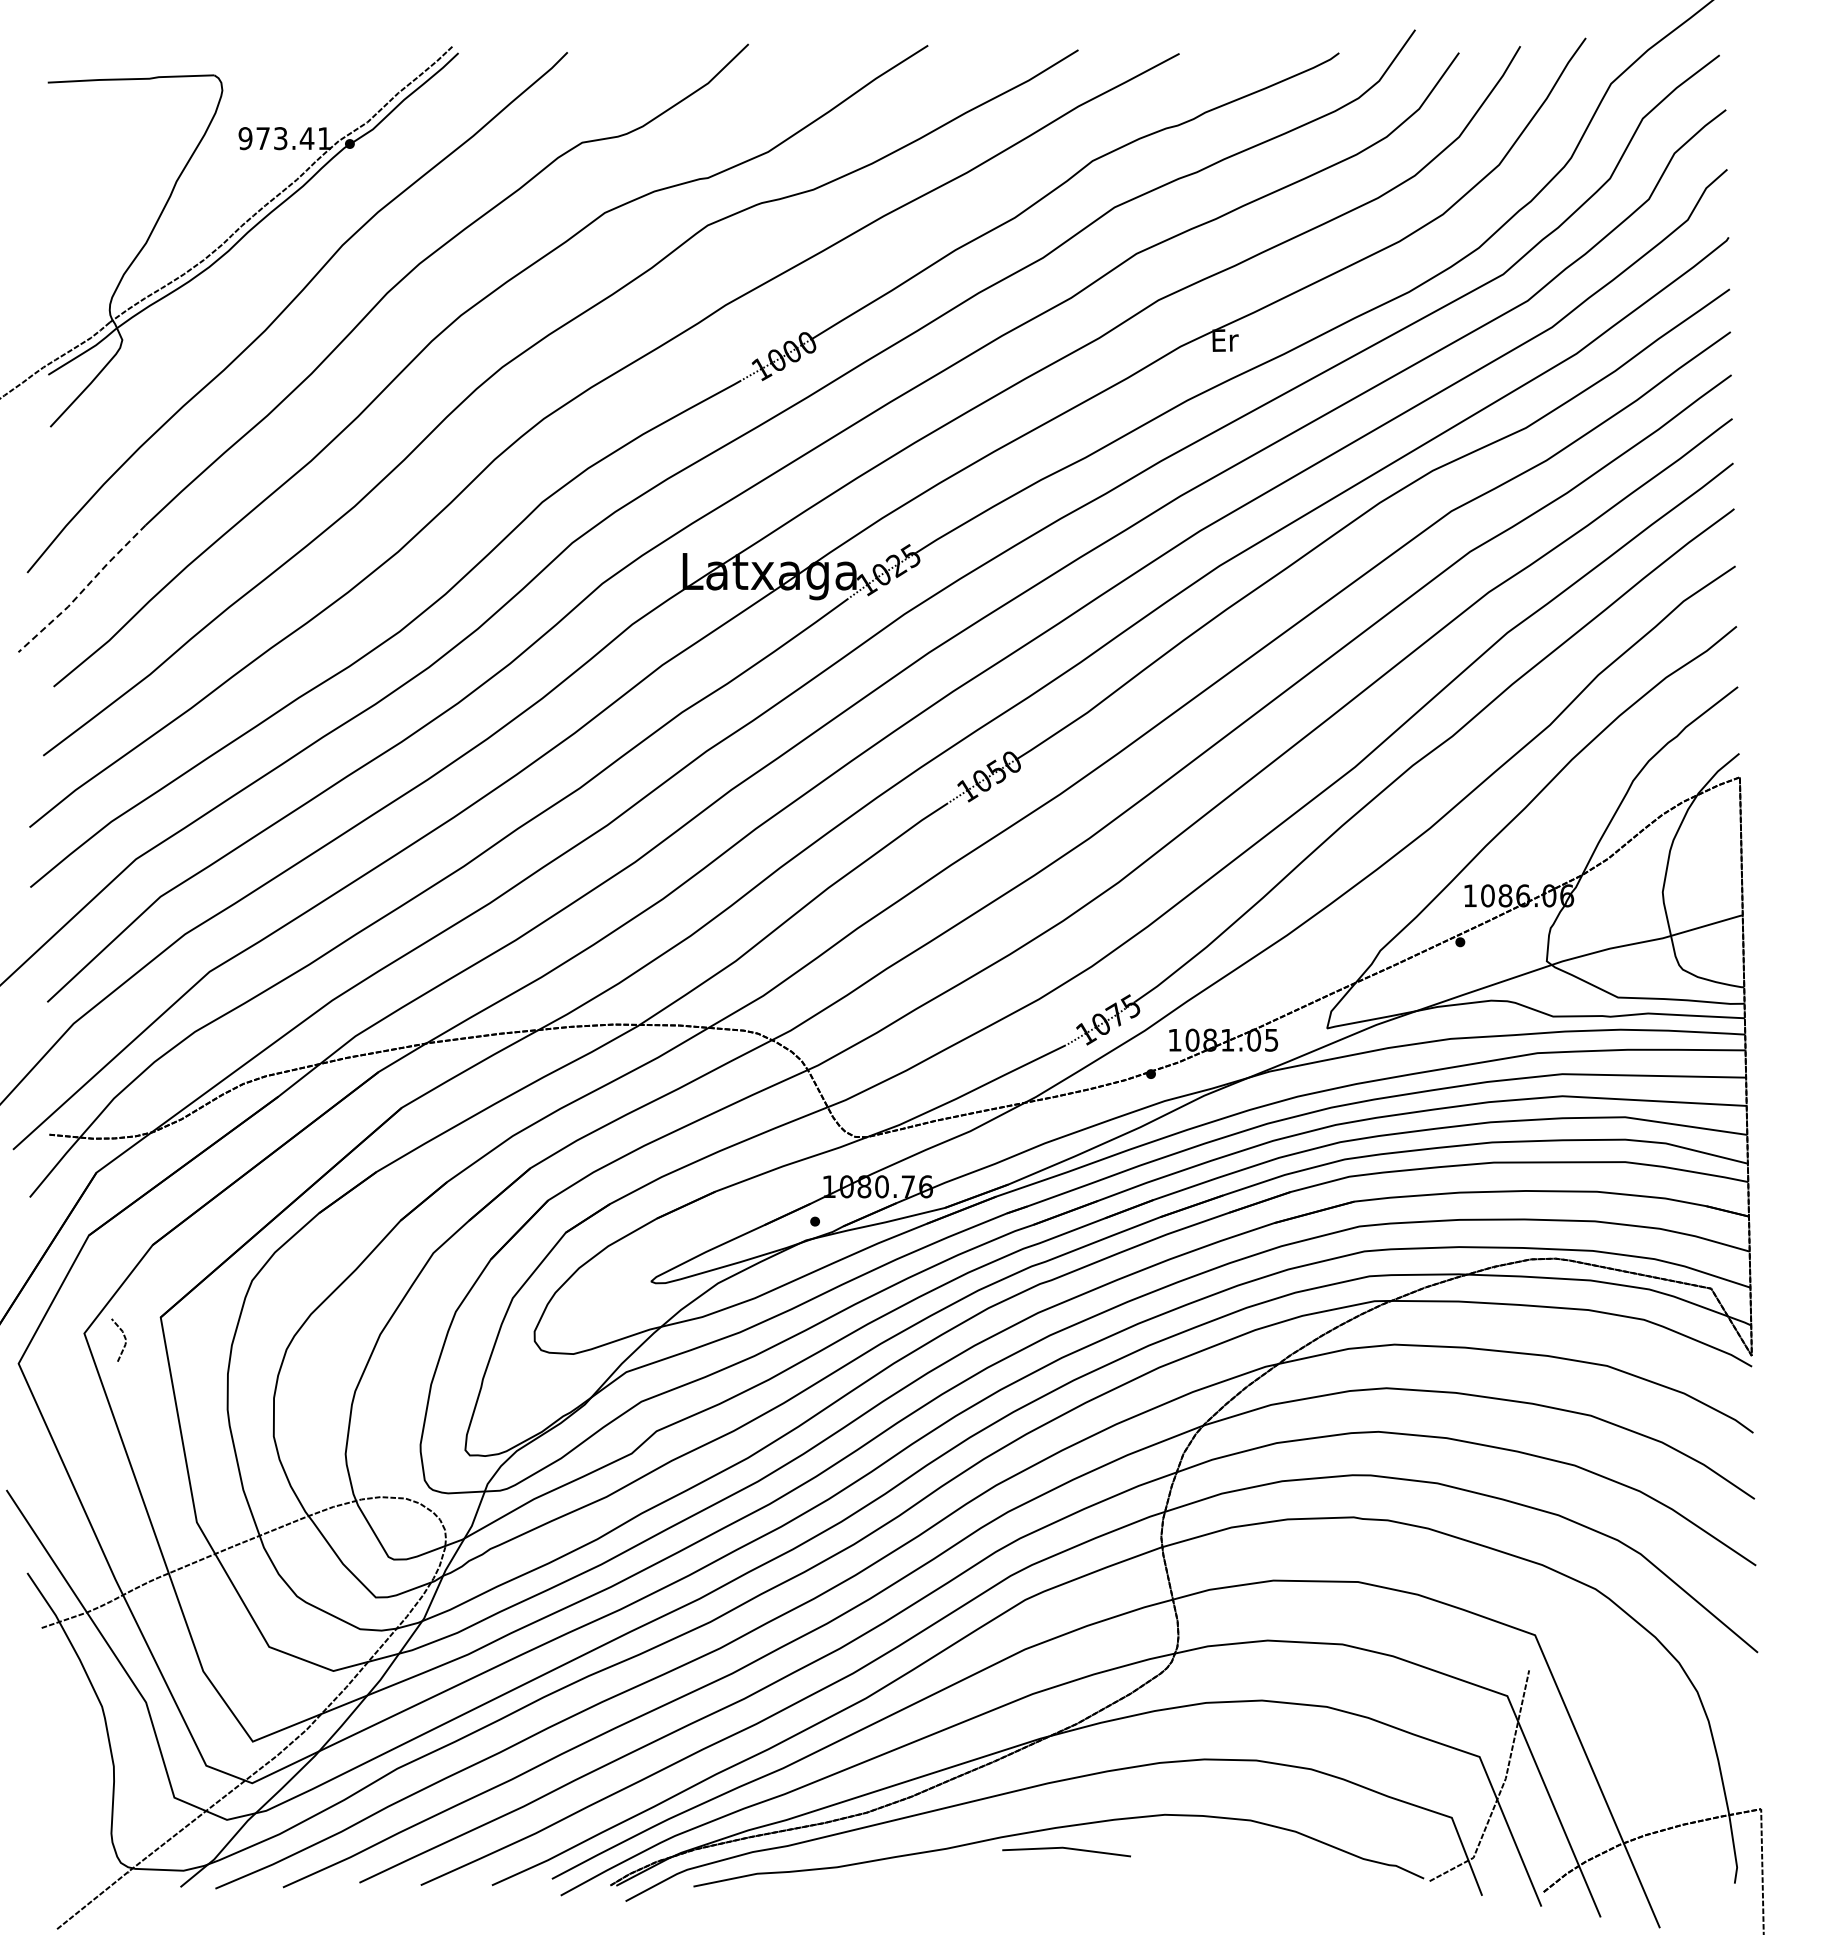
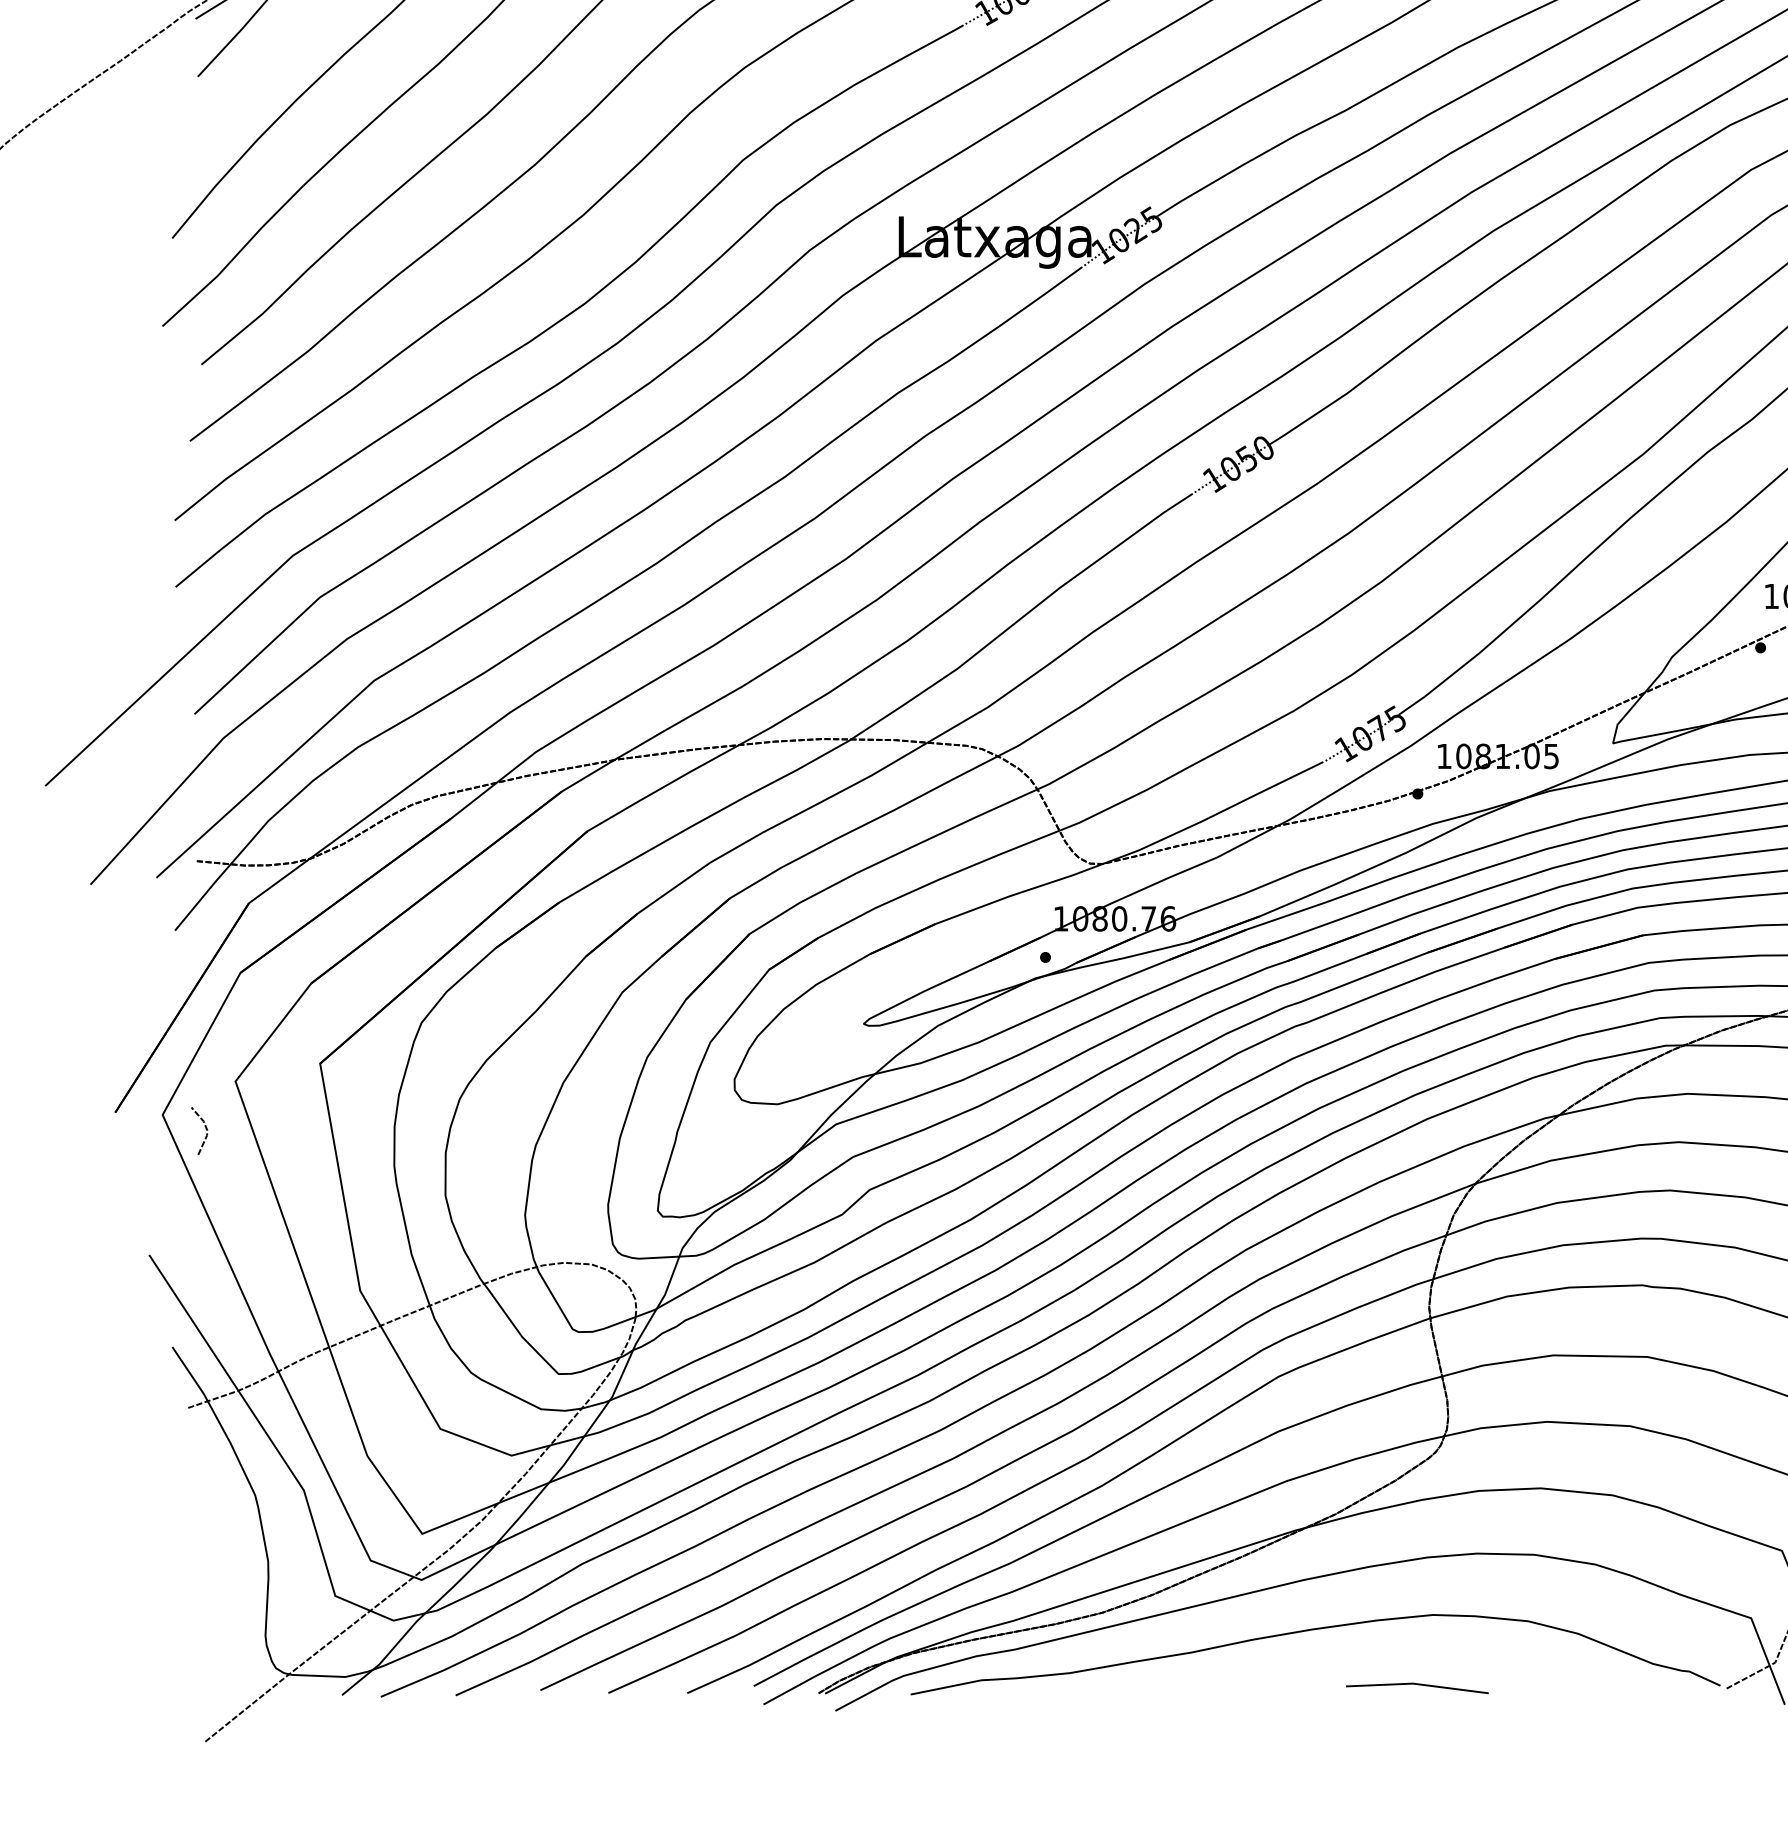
line: (83, 590) -> (234, 257), dashed -> solid
line: (123, 1336) -> (204, 1126), moved
line: (1066, 1849) -> (1417, 1685), moved

